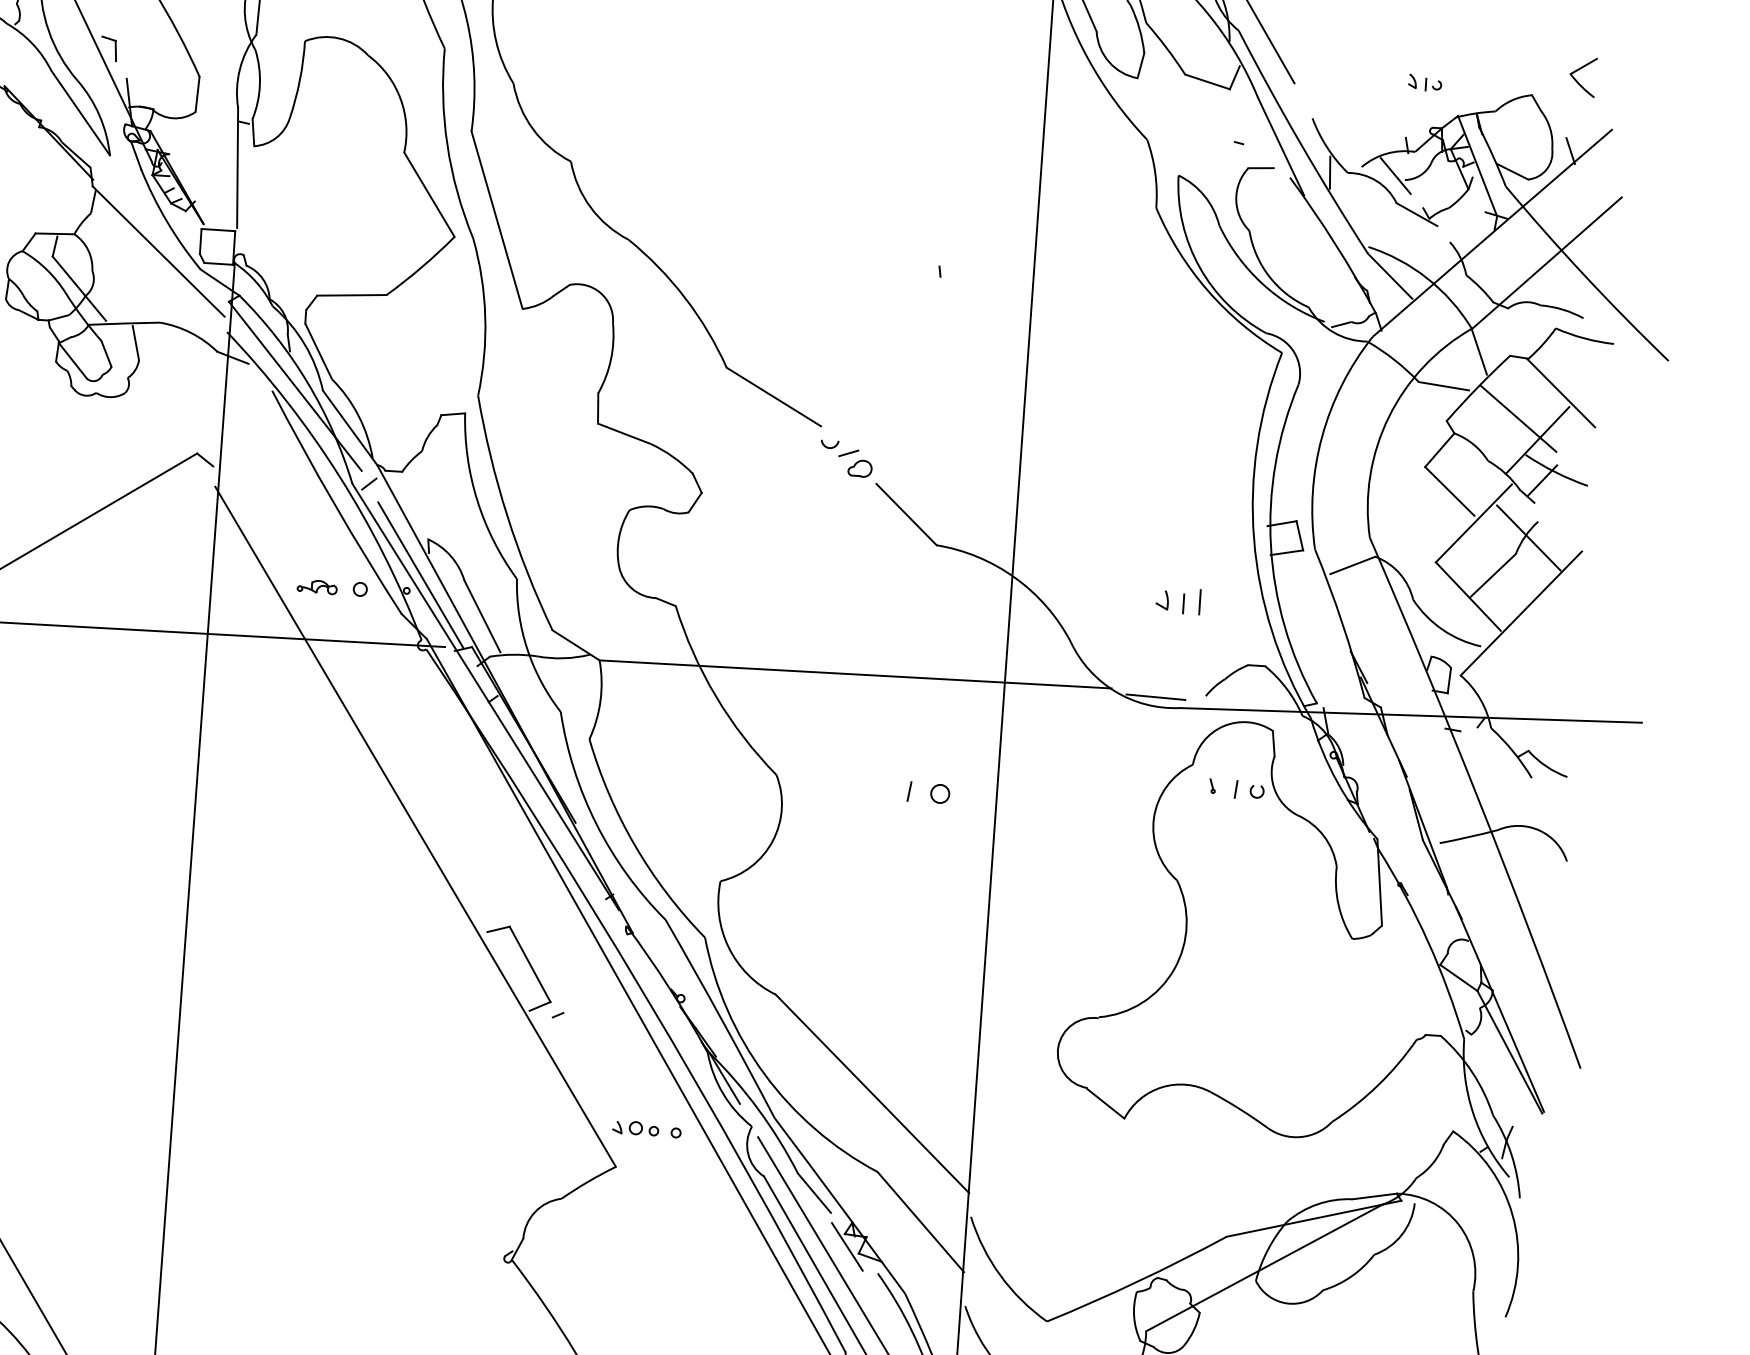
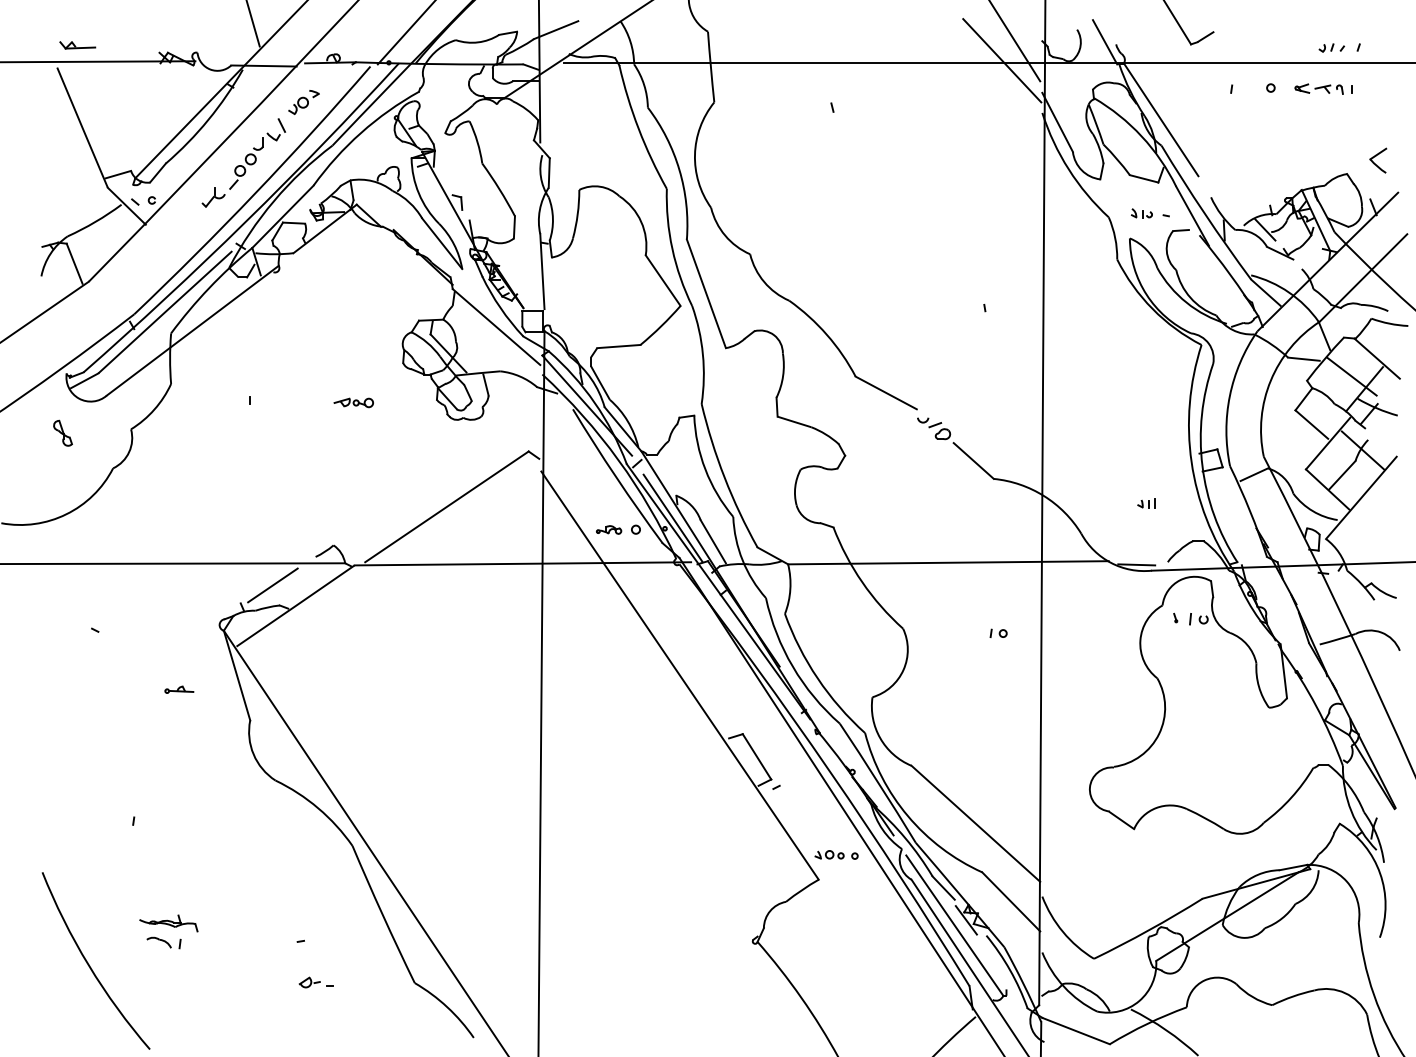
part: (1424, 82) -> (1141, 213), moved
part: (1177, 600) -> (1146, 503), size x0.62
part: (928, 790) -> (998, 632), size x0.62

